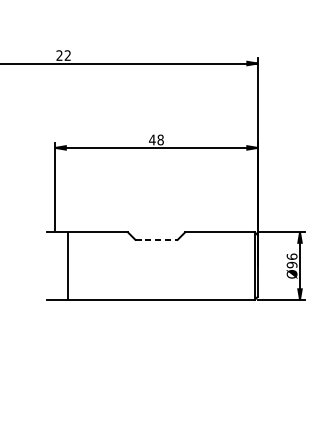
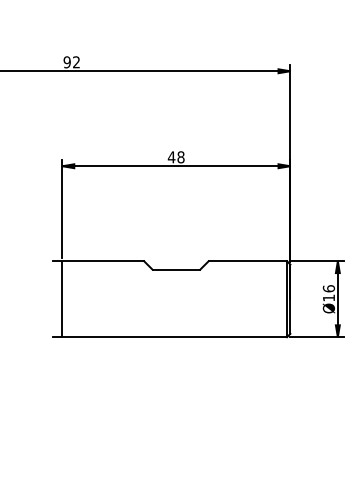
text: (58, 55) -> (66, 62), 22 -> 92
line: (156, 239) -> (176, 269), dashed -> solid
text: (291, 264) -> (328, 297), Ø96 -> Ø16
line: (67, 265) -> (62, 298), moved

